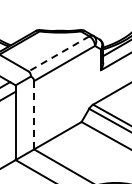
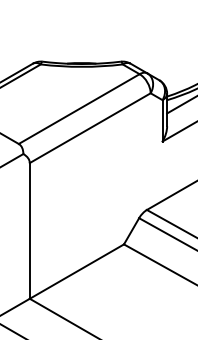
line: (58, 54) -> (78, 110), dashed -> solid
line: (34, 115) -> (30, 231), dashed -> solid

